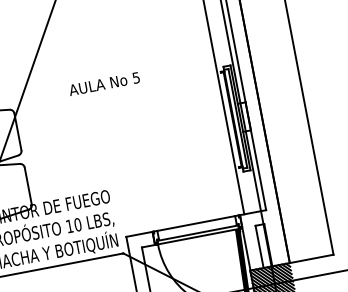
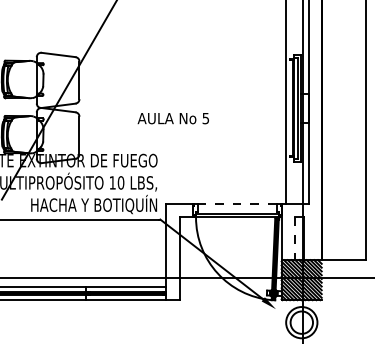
text: (103, 84) -> (172, 118), moved
line: (196, 223) -> (237, 203), solid -> dashed
line: (259, 246) -> (295, 238), solid -> dashed

